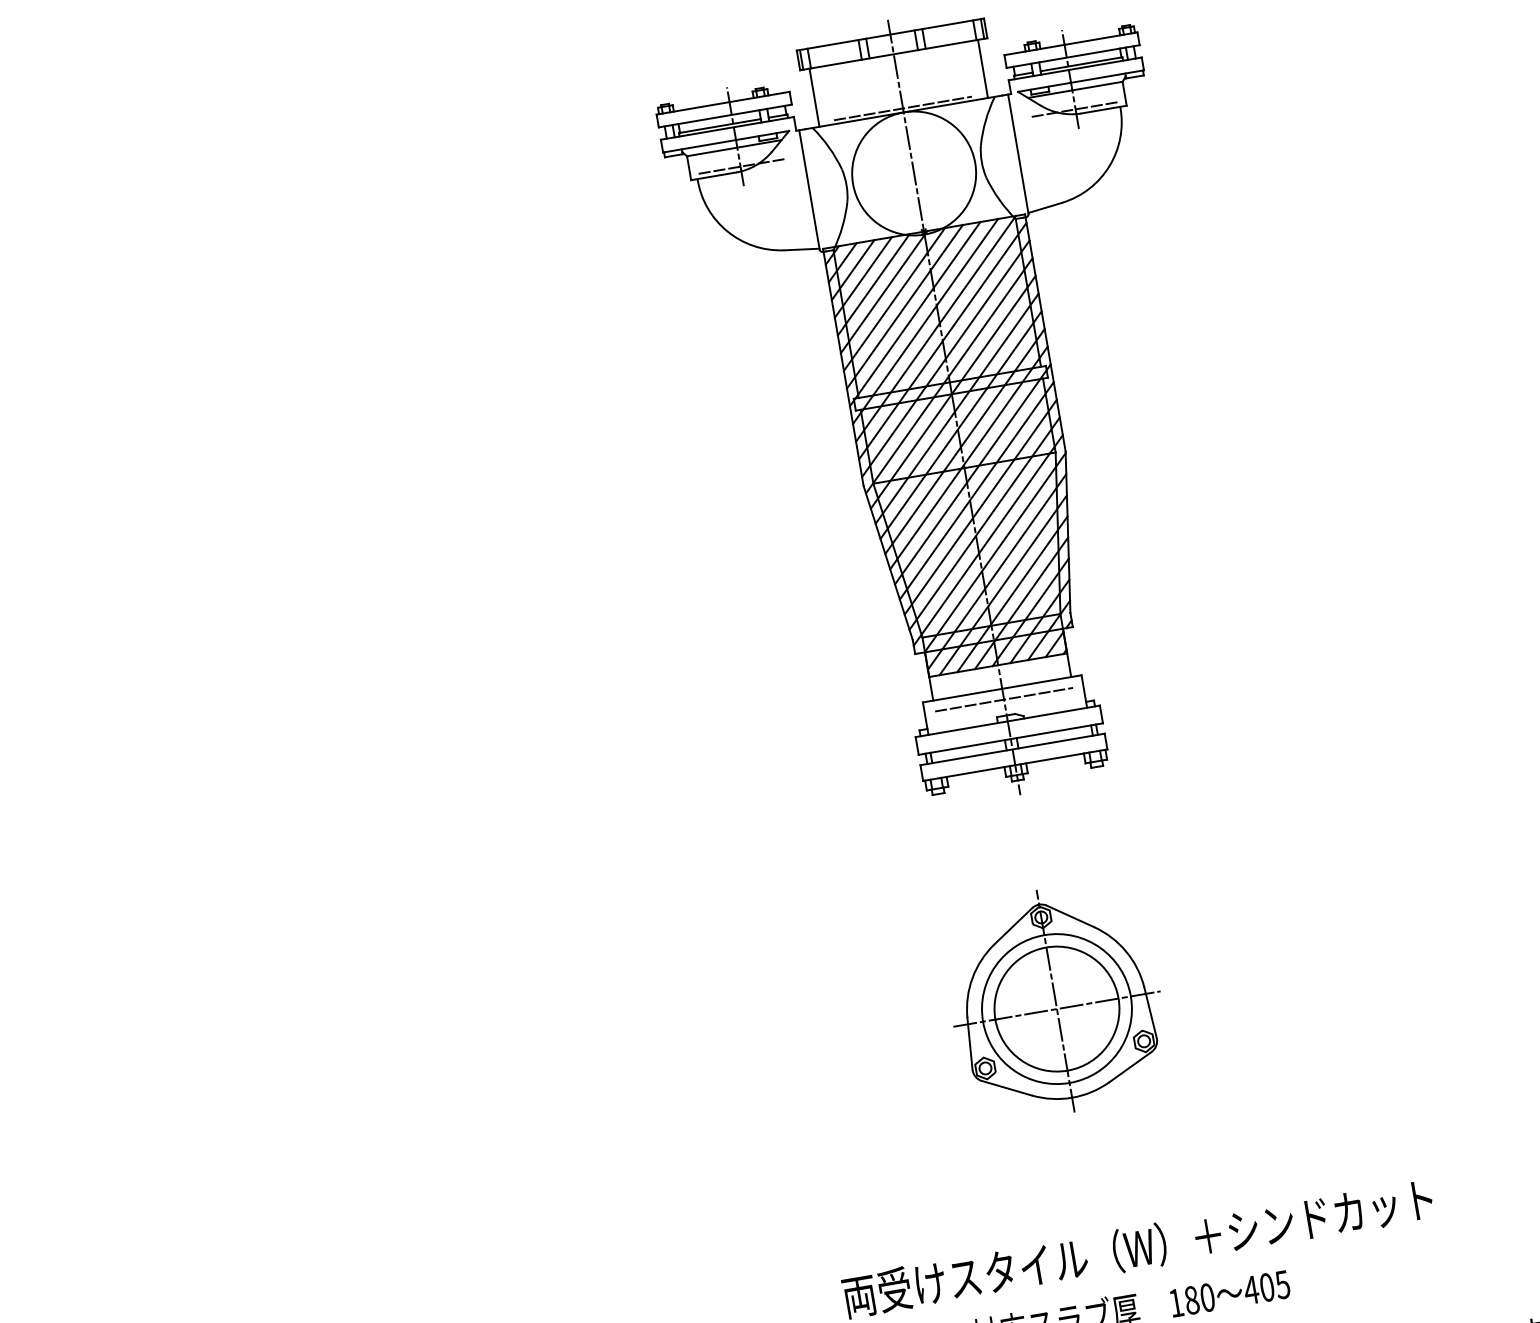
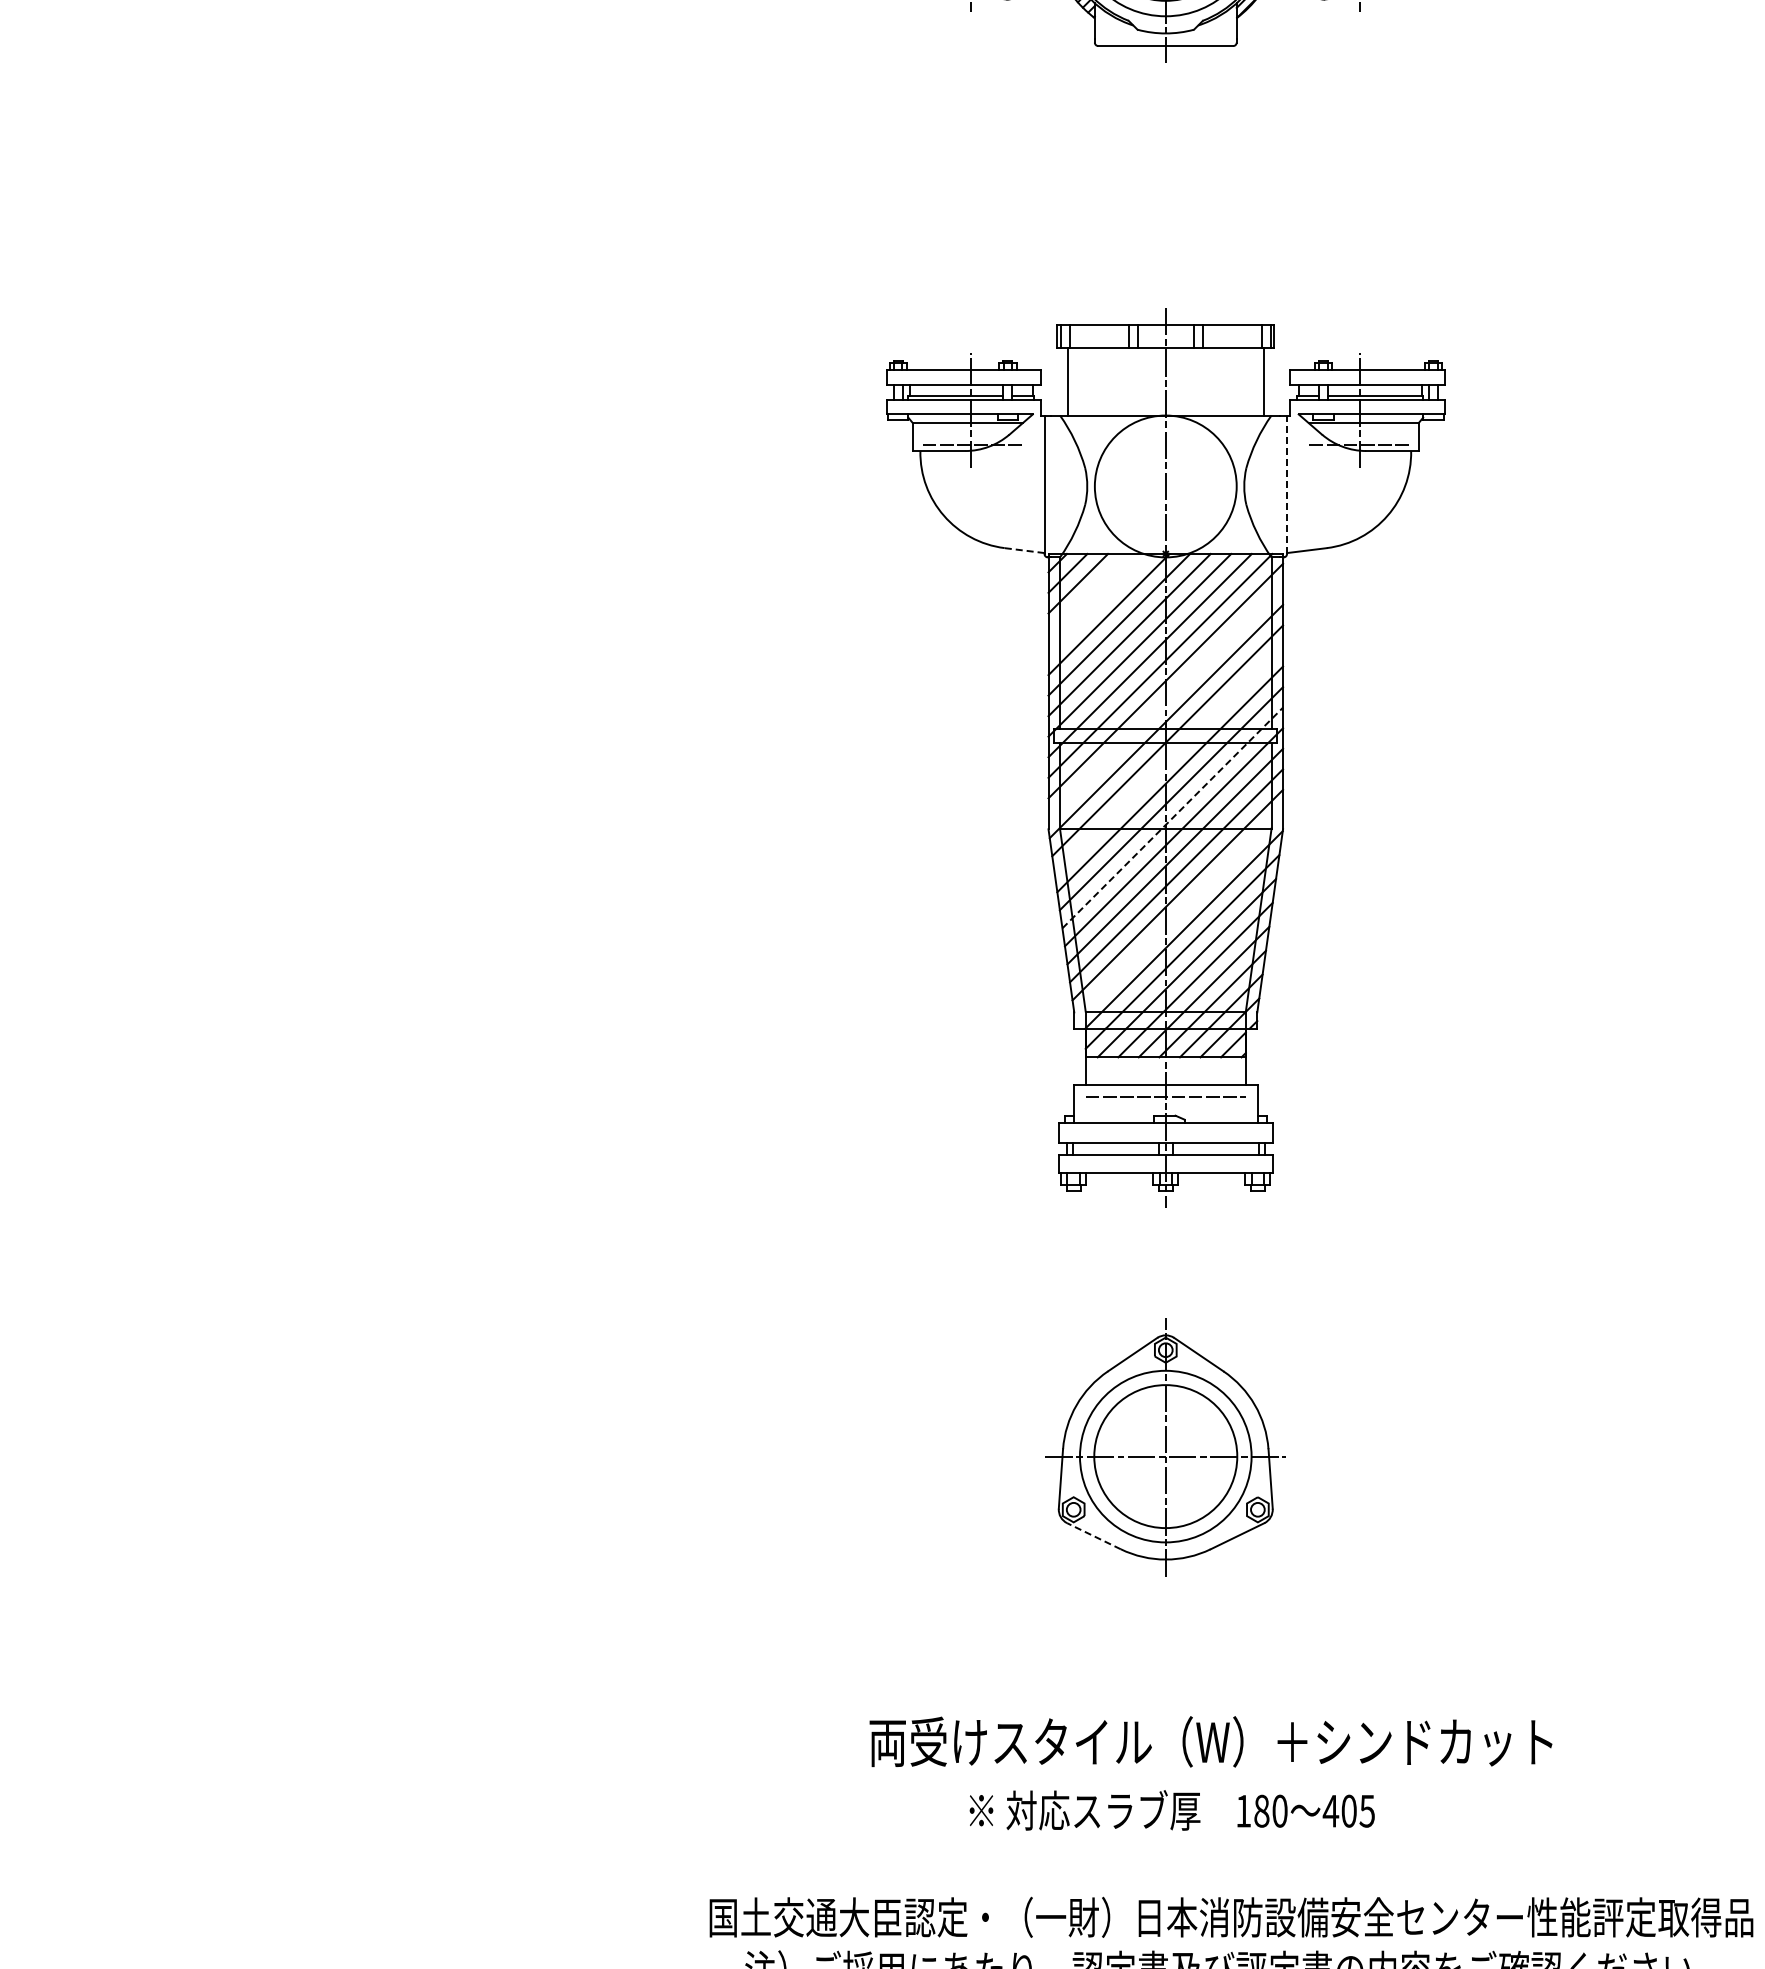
line: (902, 108) -> (1165, 410), removed
line: (1018, 153) -> (1287, 484), solid -> dashed
line: (801, 249) -> (1024, 550), solid -> dashed
line: (863, 277) -> (1088, 593), removed
line: (873, 284) -> (1098, 603), removed
line: (945, 358) -> (1165, 701), removed
line: (956, 409) -> (1168, 760), removed
line: (969, 457) -> (1173, 817), solid -> dashed
line: (988, 540) -> (1178, 914), removed
line: (1007, 1088) -> (1094, 1536), solid -> dashed

